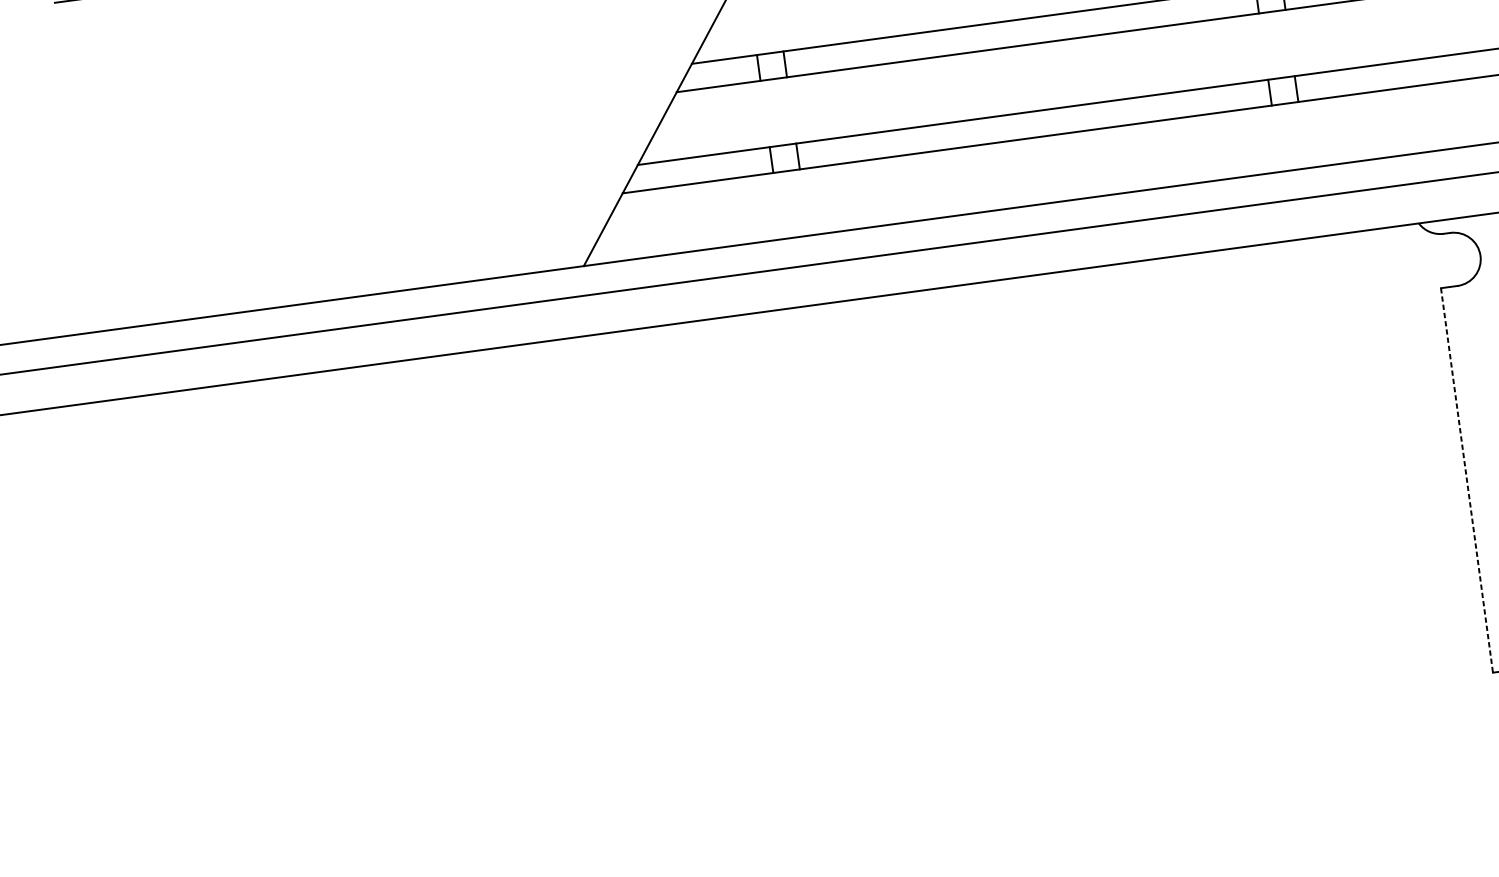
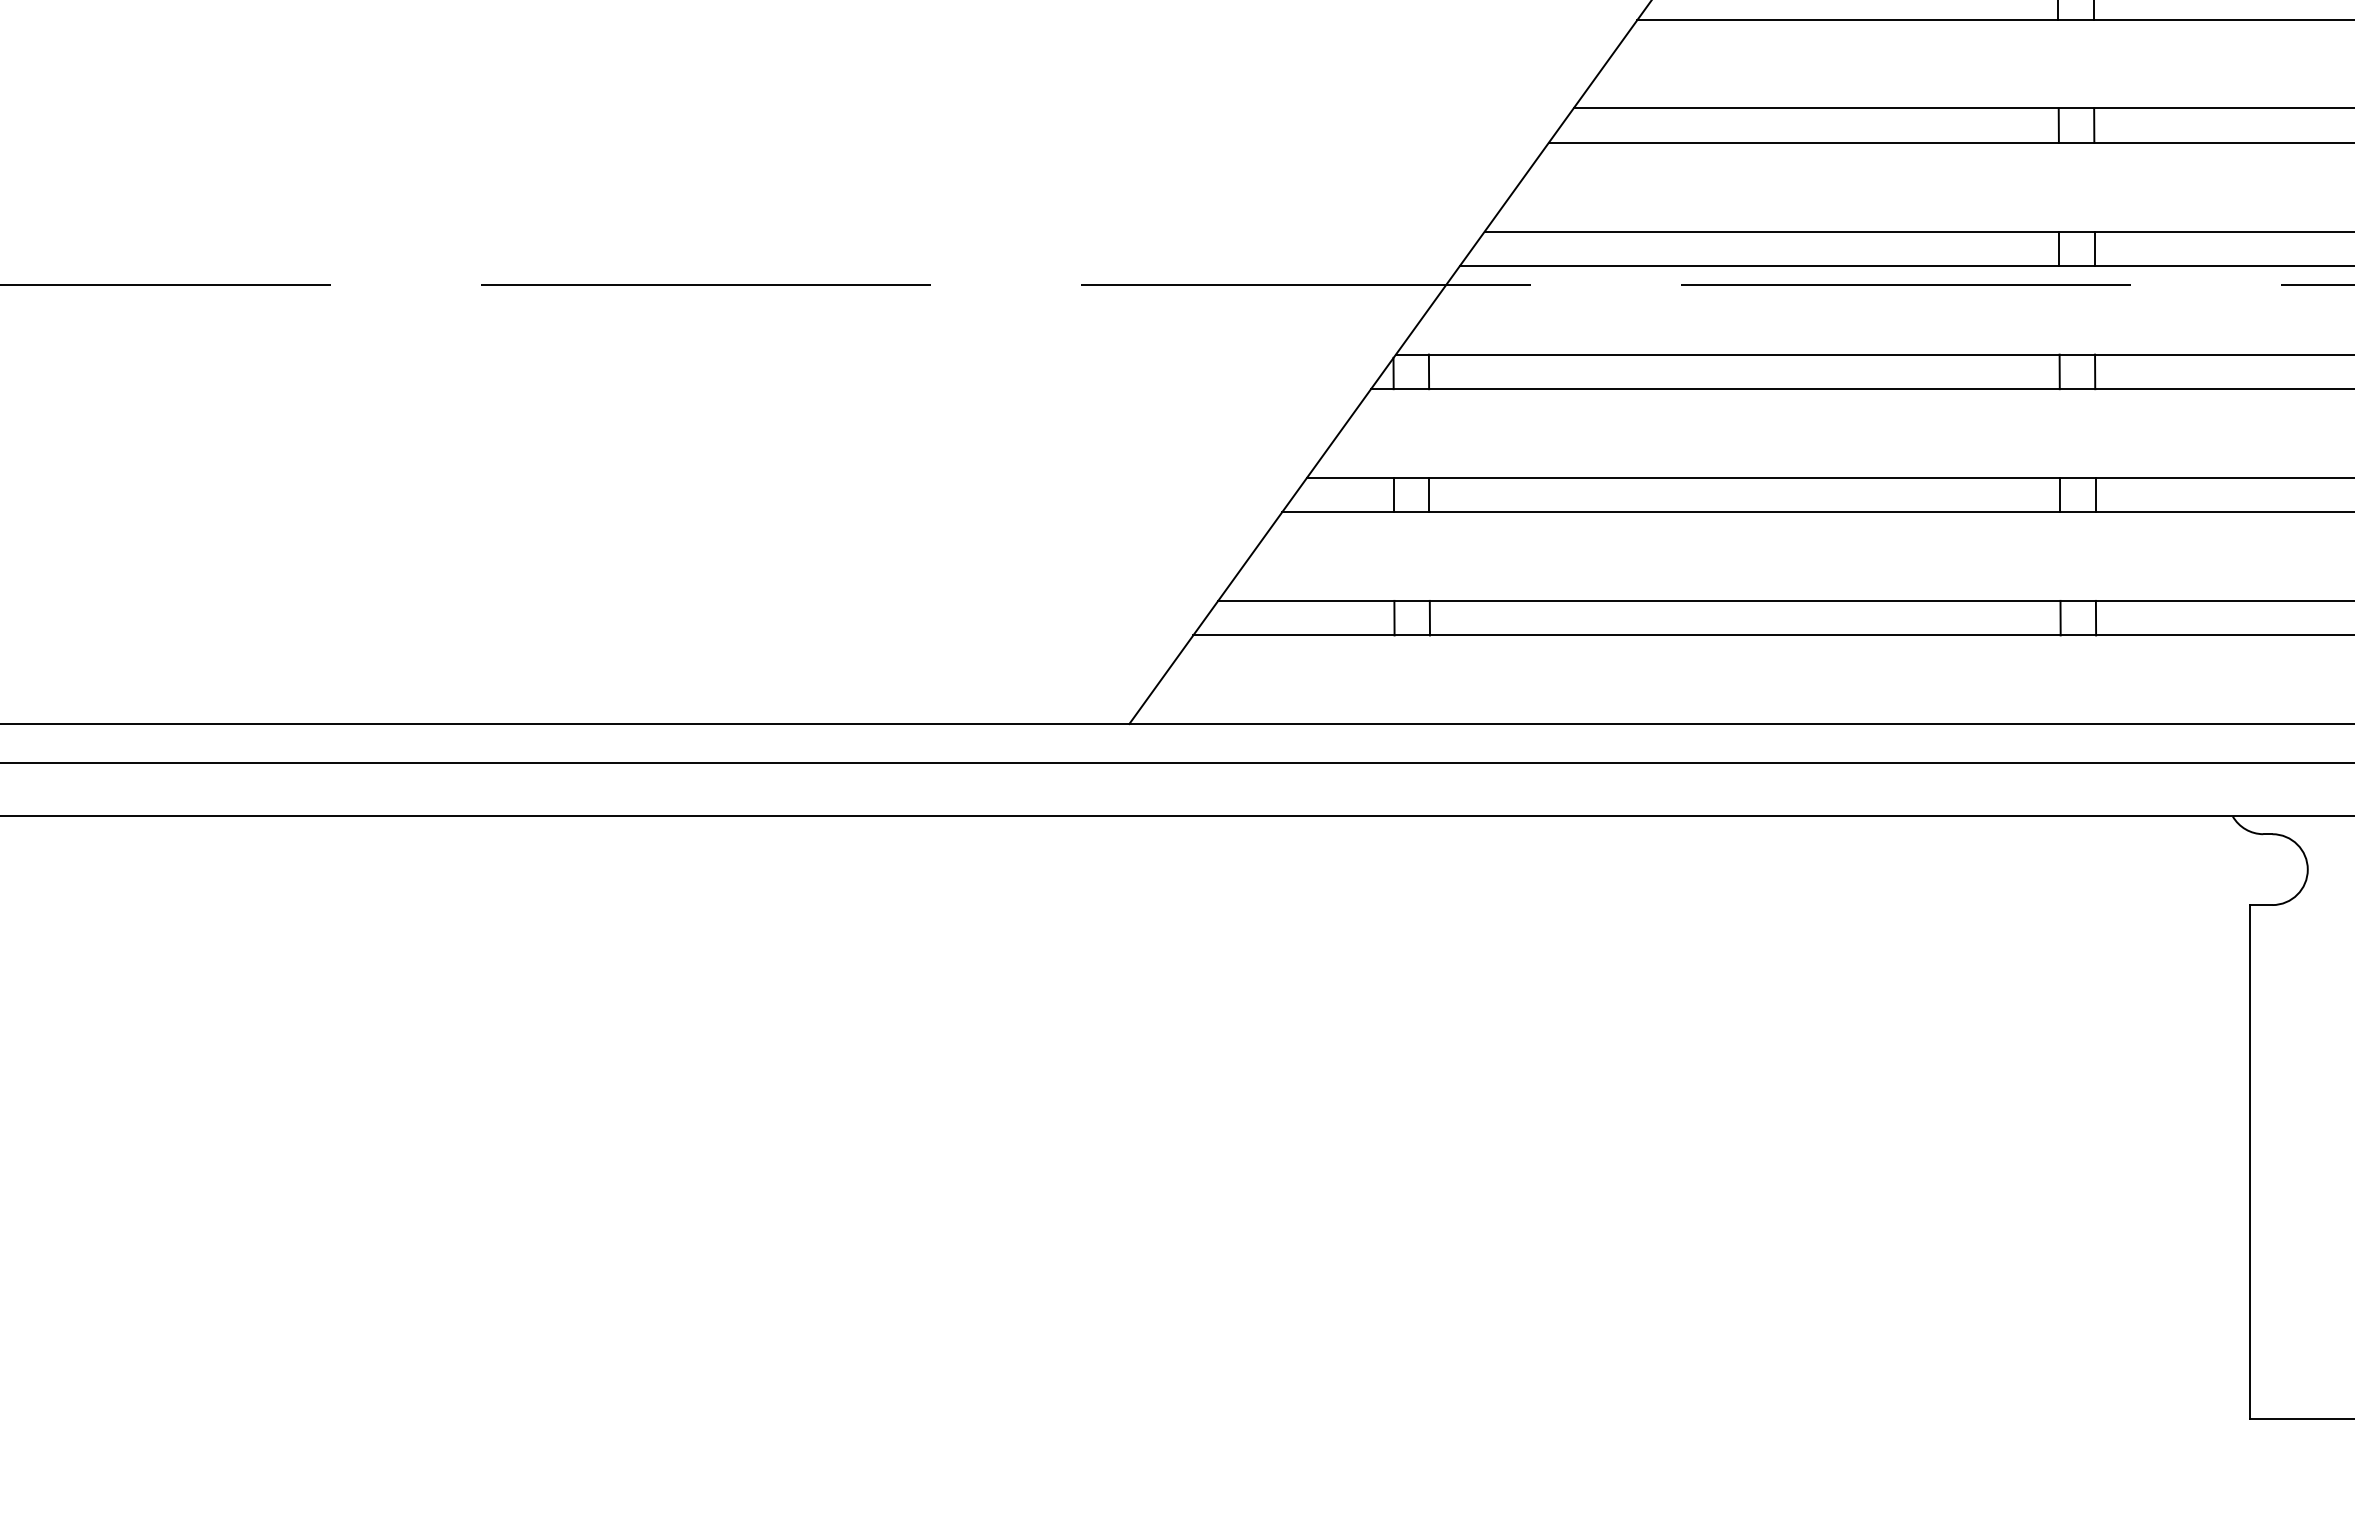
line: (1467, 480) -> (2250, 1161), dashed -> solid

